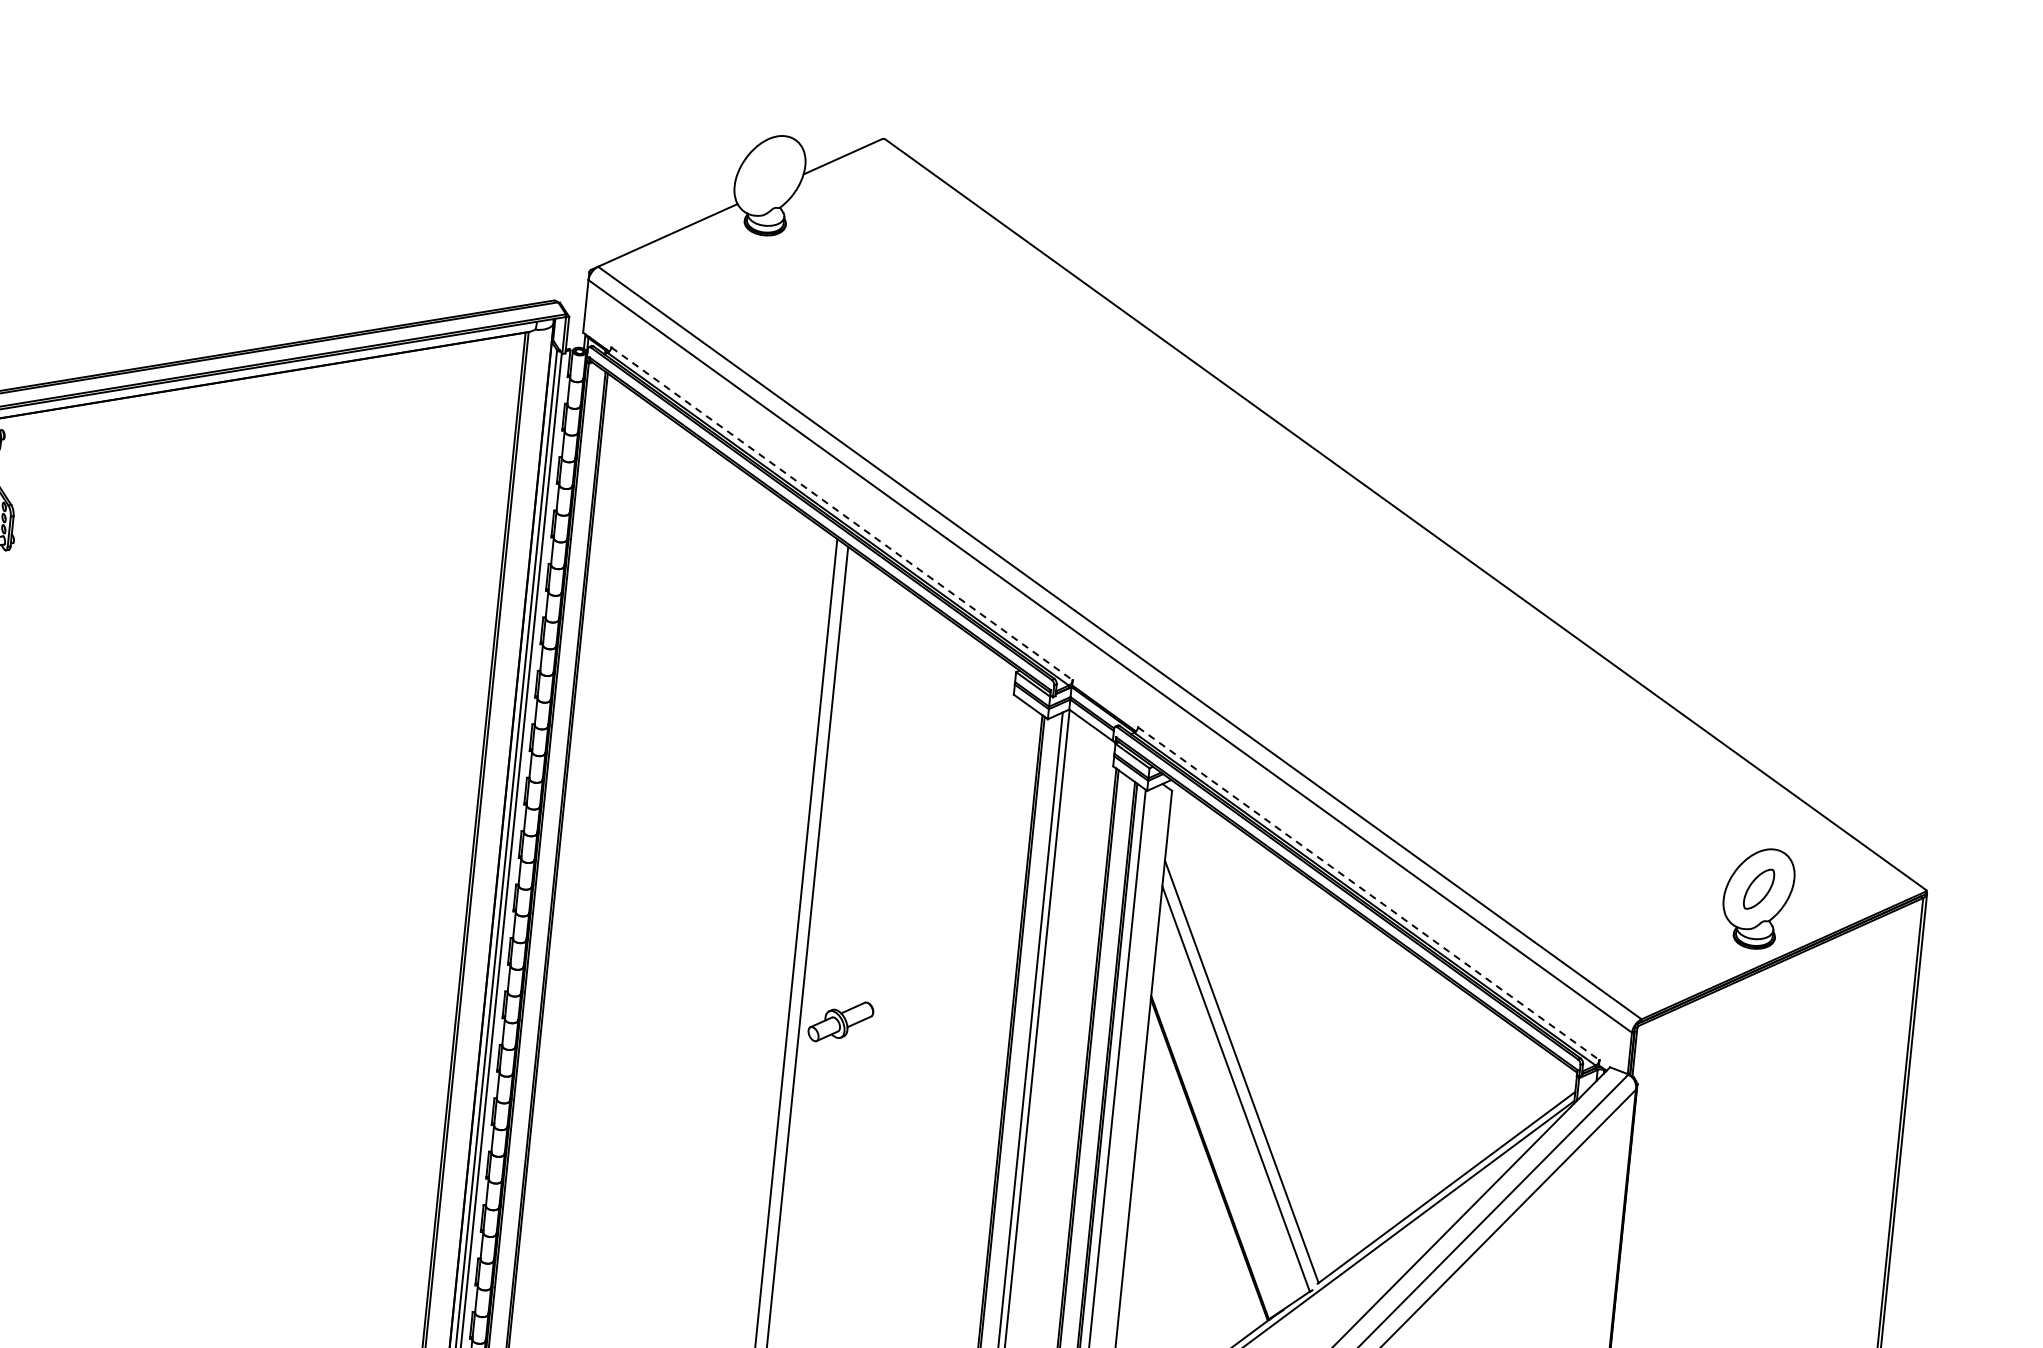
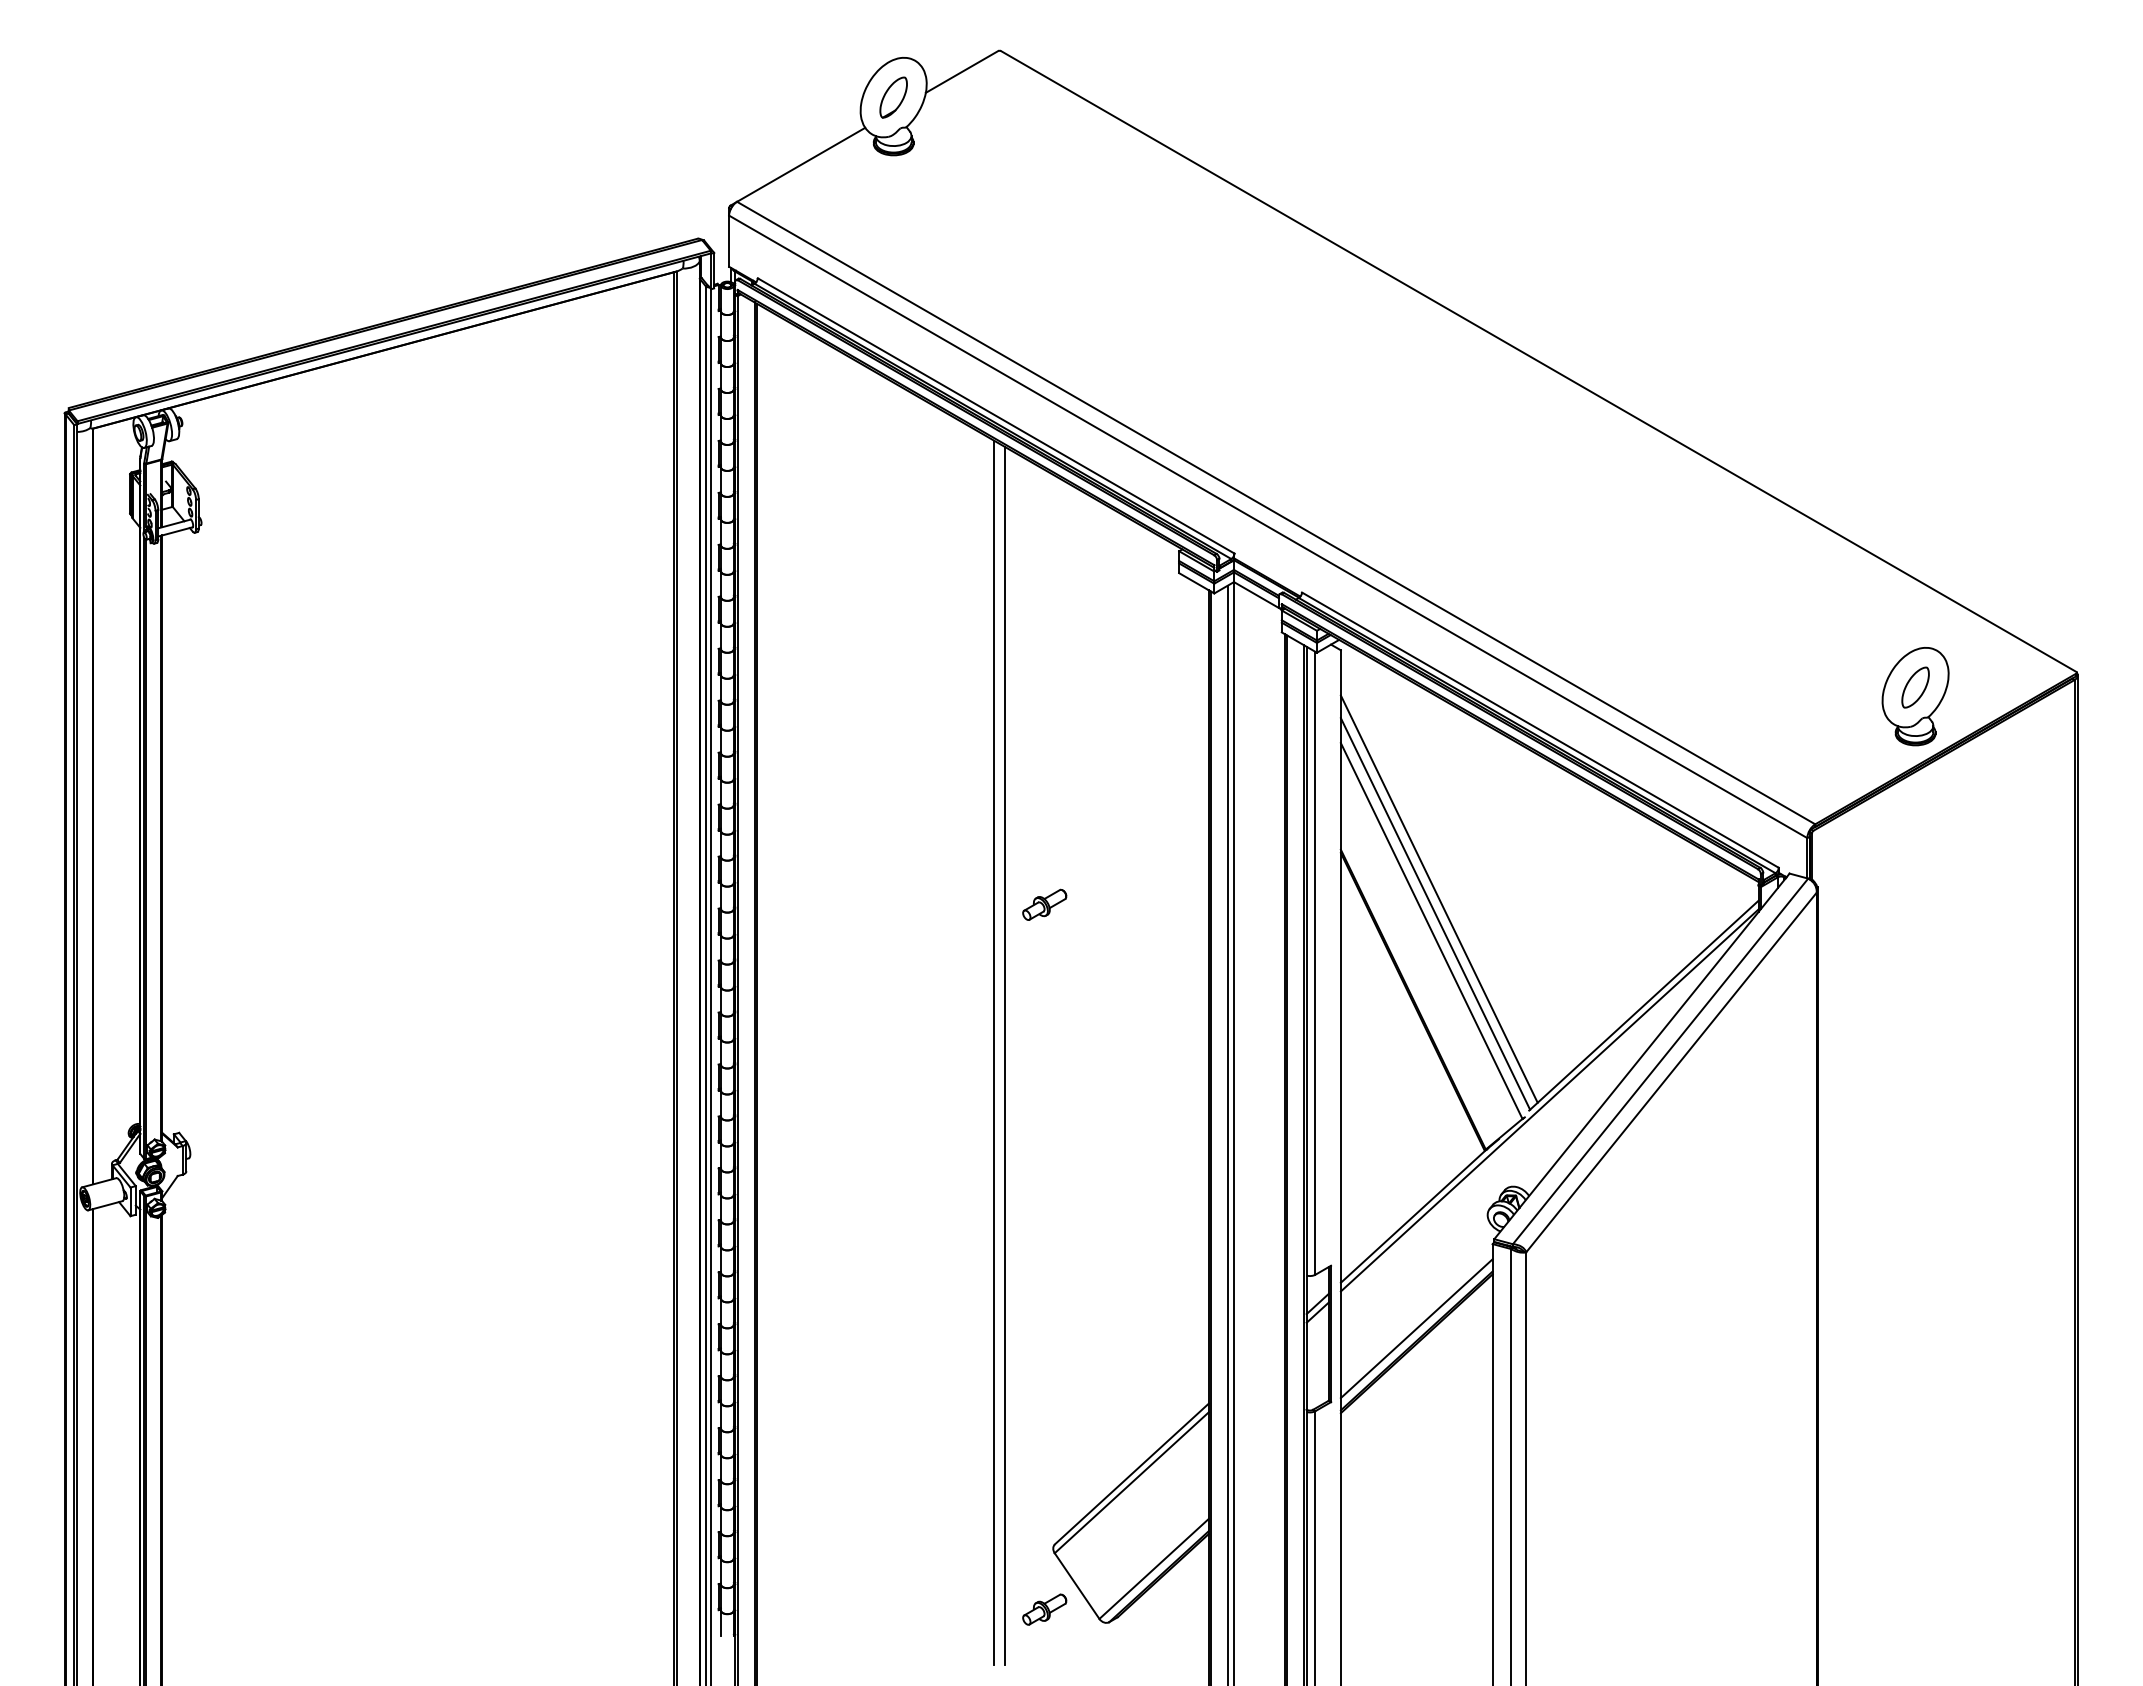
part: (769, 175) -> (893, 97), added
line: (842, 514) -> (996, 416), dashed -> solid
line: (1368, 894) -> (1540, 730), dashed -> solid
part: (840, 1021) -> (1044, 904), size x0.71
line: (1246, 1056) -> (1438, 898), added

